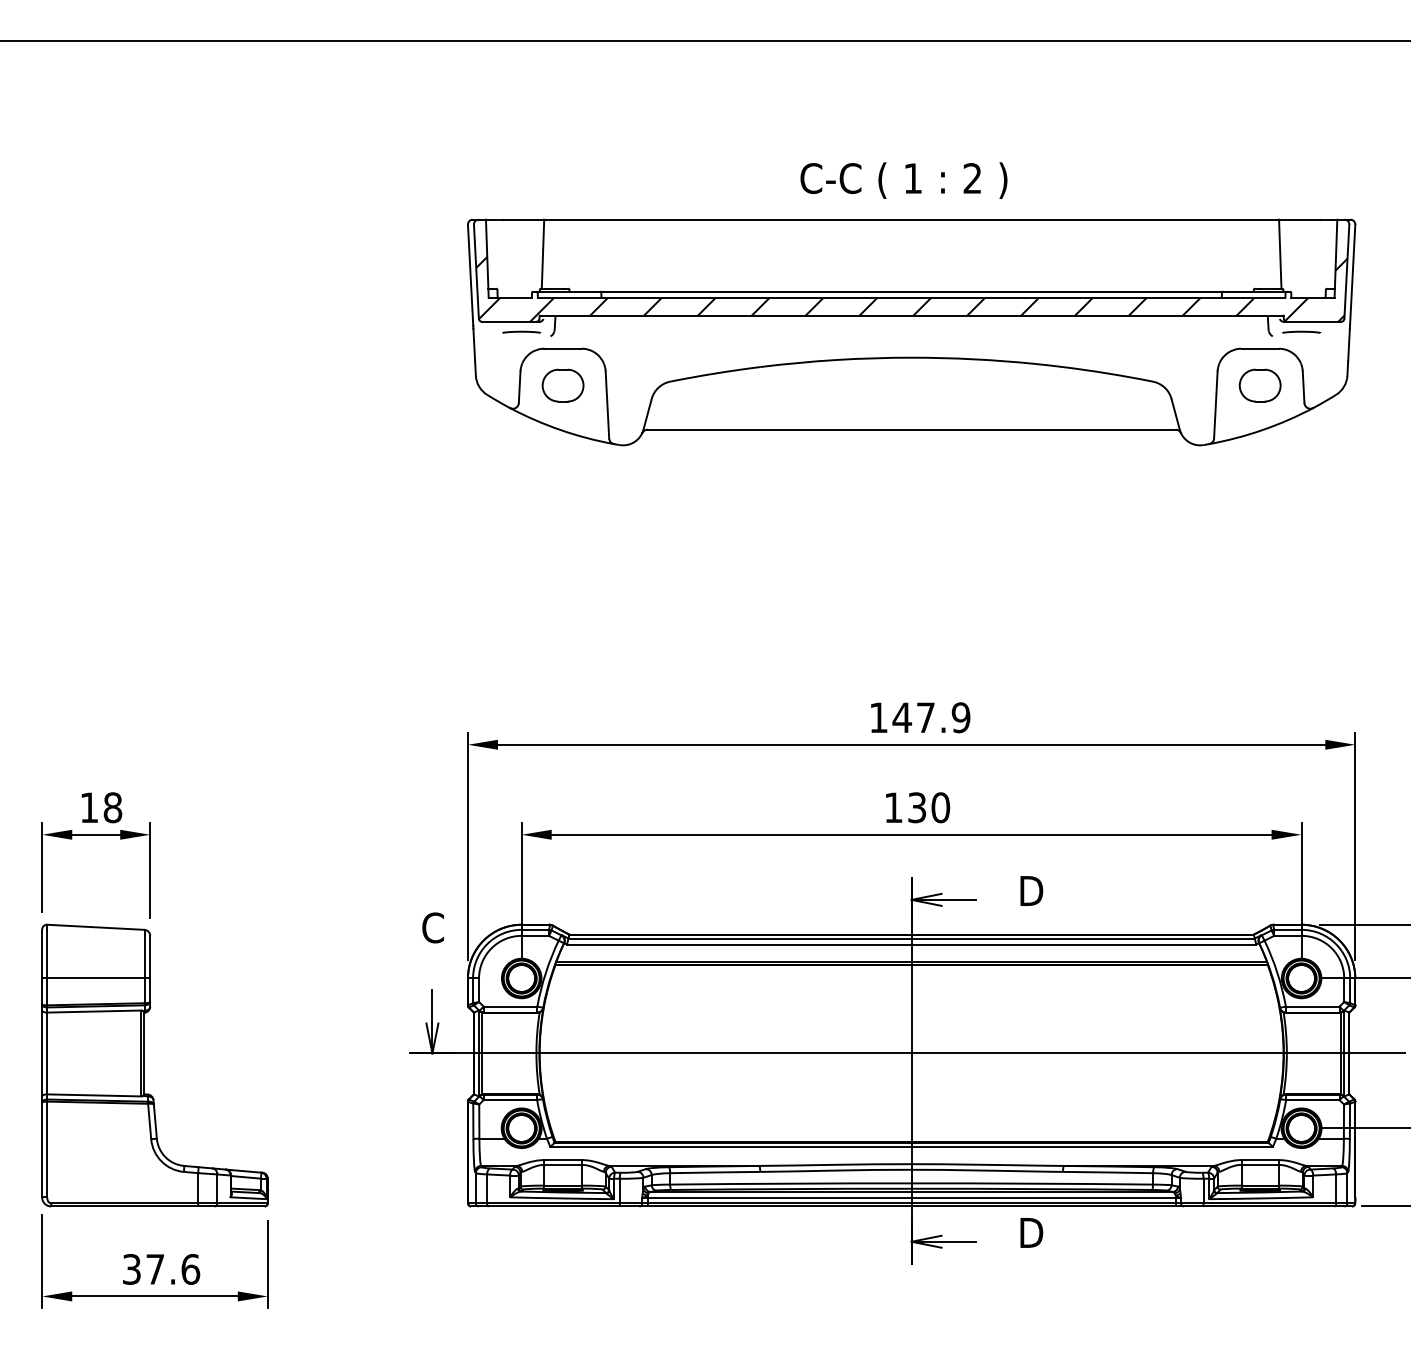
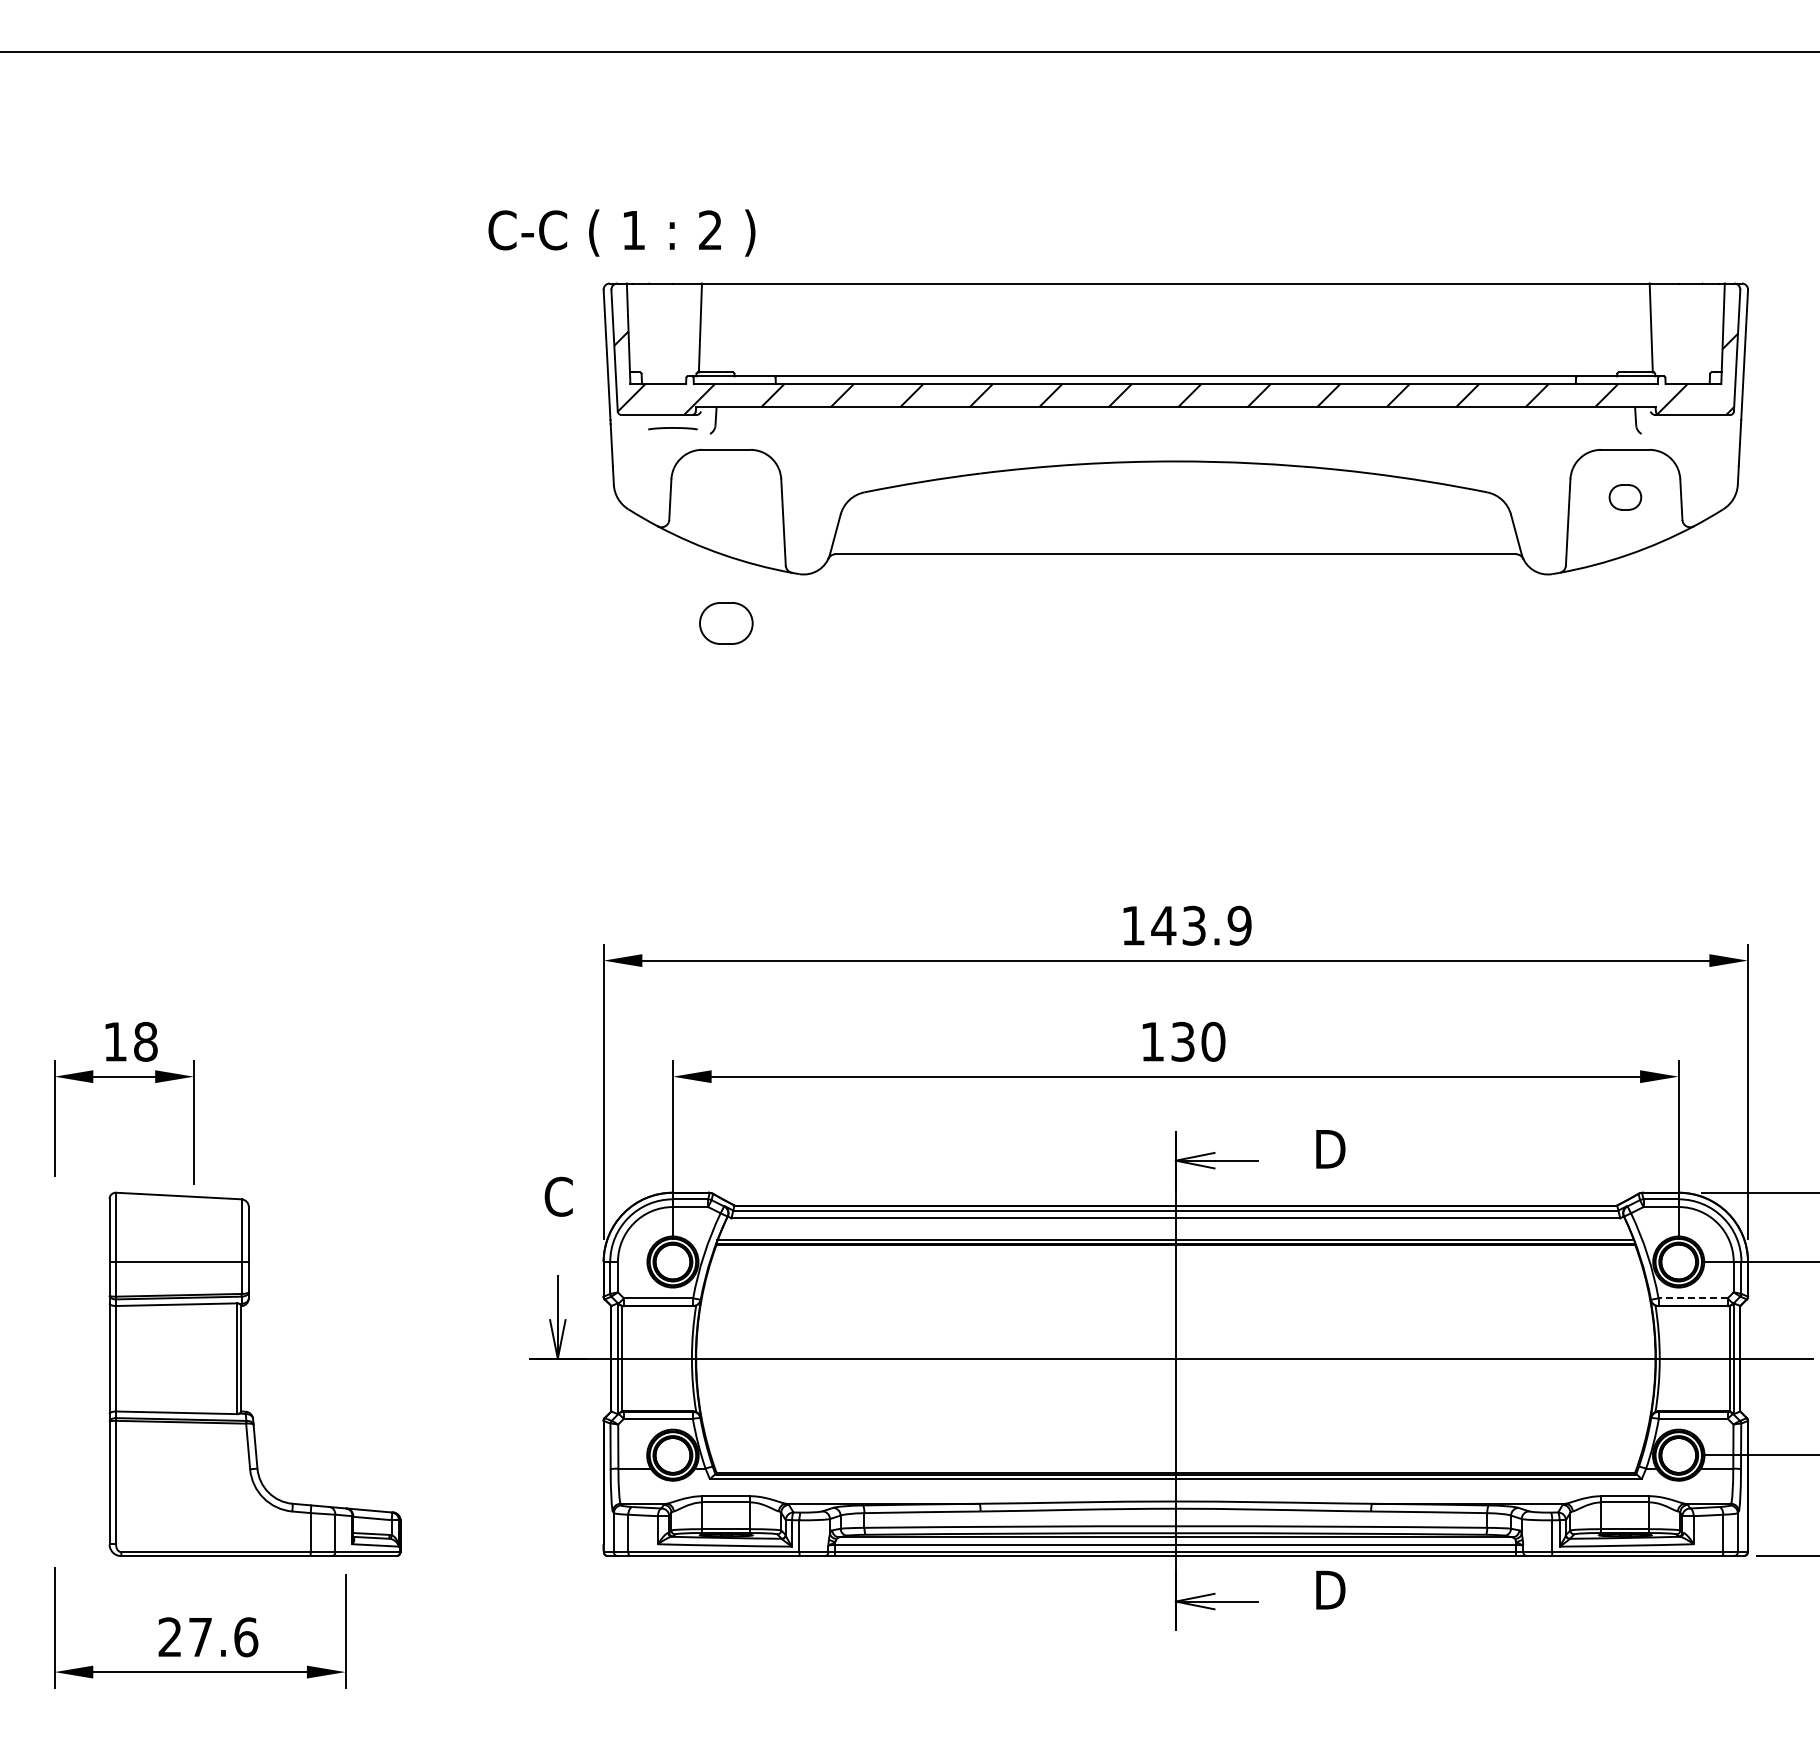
text: (903, 180) -> (621, 232), moved
line: (1301, 332) -> (1678, 428), removed
part: (563, 385) -> (726, 623), moved
part: (1260, 385) -> (1625, 497), size x0.6
text: (925, 717) -> (1193, 925), 147.9 -> 143.9
line: (1313, 1006) -> (1693, 1298), solid -> dashed
part: (144, 1064) -> (241, 1373), moved
text: (131, 1269) -> (169, 1637), 37.6 -> 27.6

